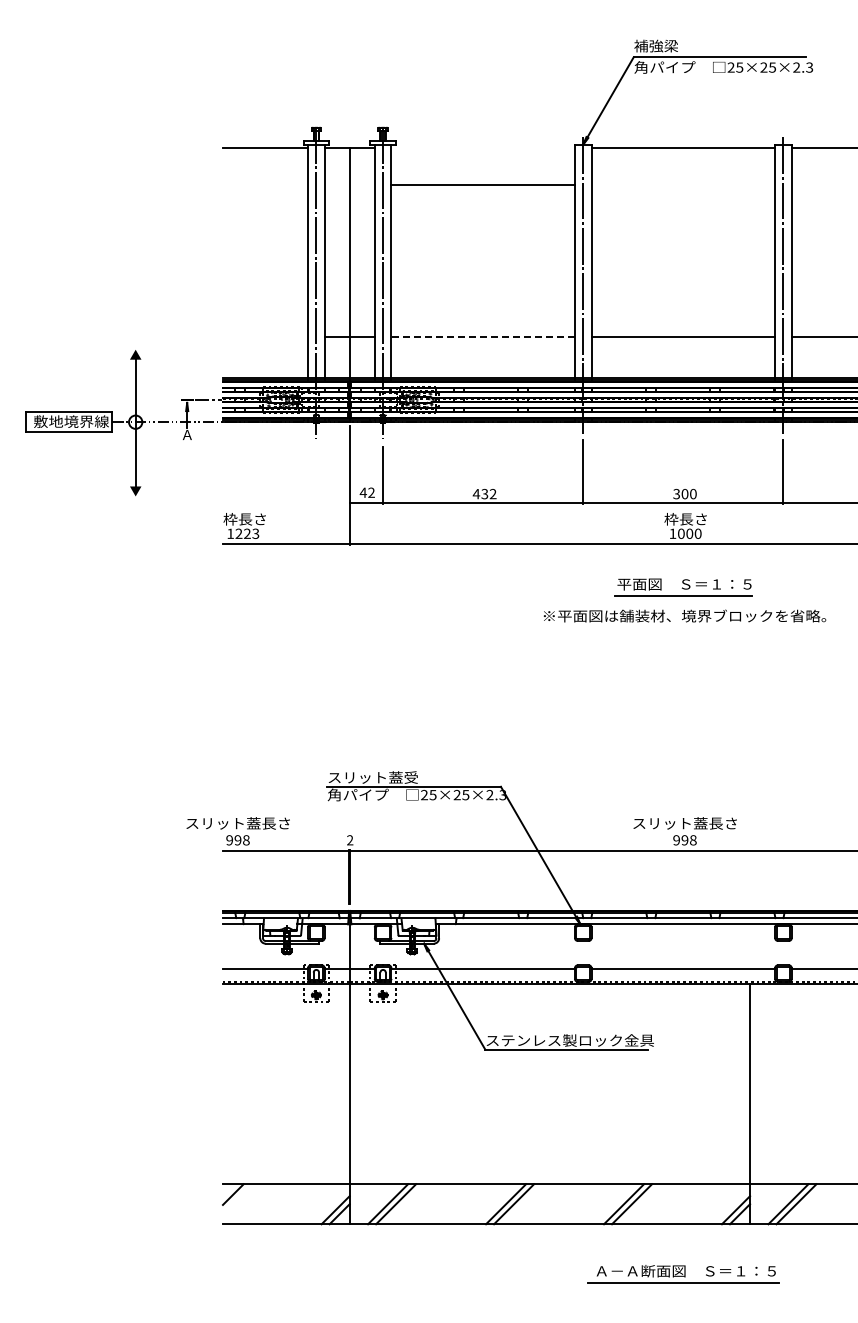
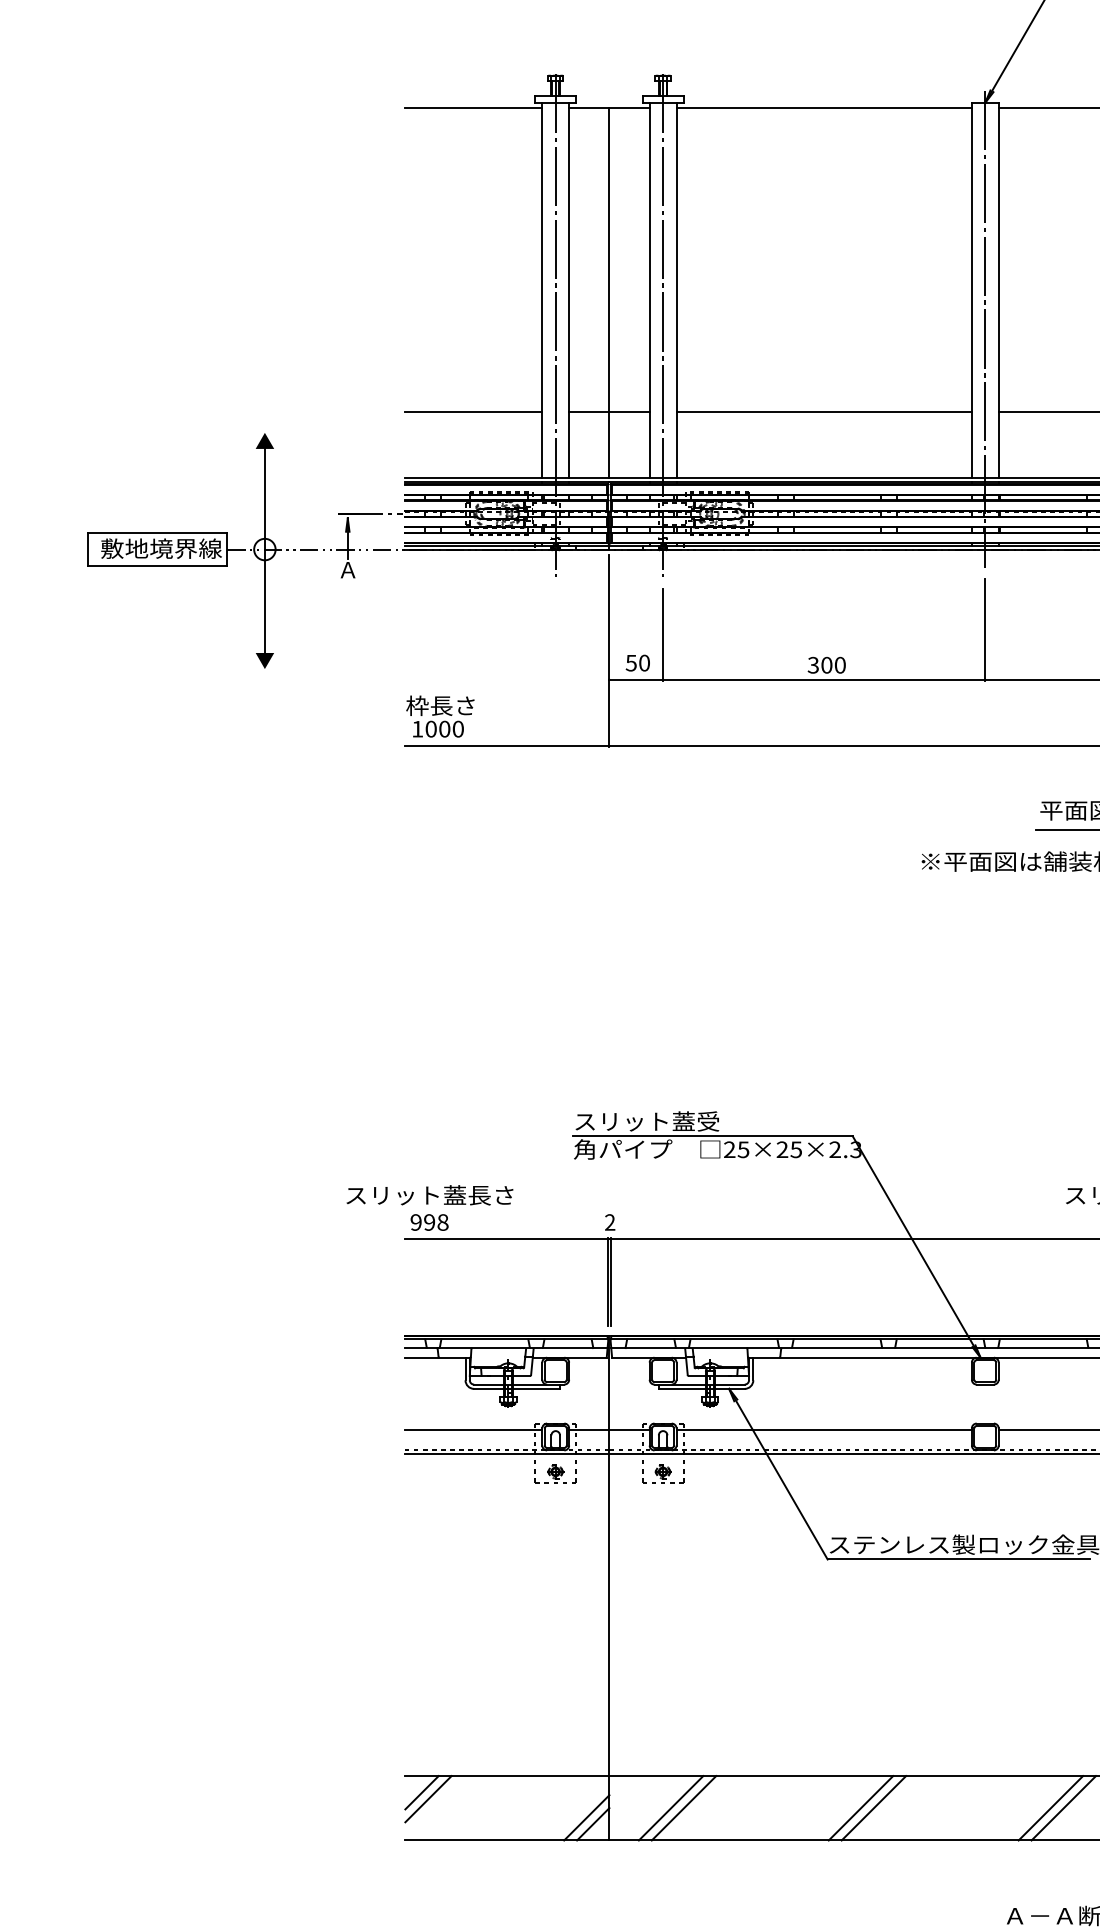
line: (482, 184) -> (823, 107), moved
line: (265, 336) -> (473, 411), added
line: (483, 336) -> (824, 411), dashed -> solid
text: (366, 492) -> (636, 662), 42 -> 50
text: (484, 493) -> (826, 664), 432 -> 300
text: (247, 533) -> (444, 728), 1223 -> 1000
line: (236, 1198) -> (427, 1798), added

